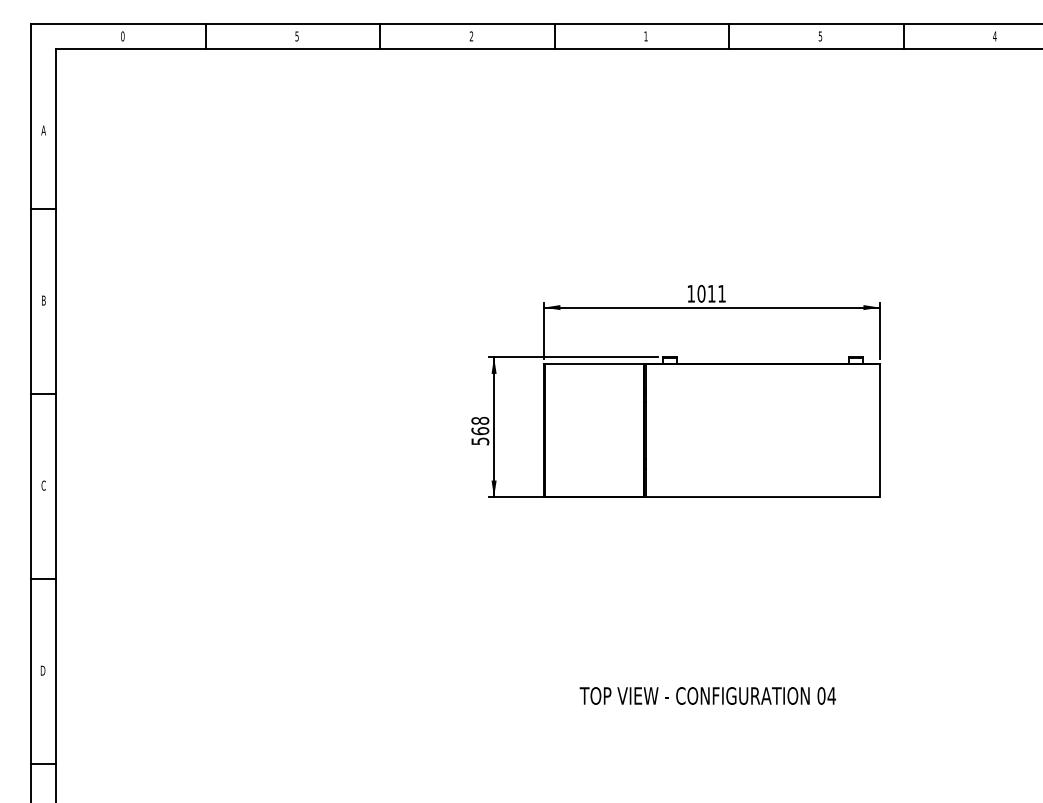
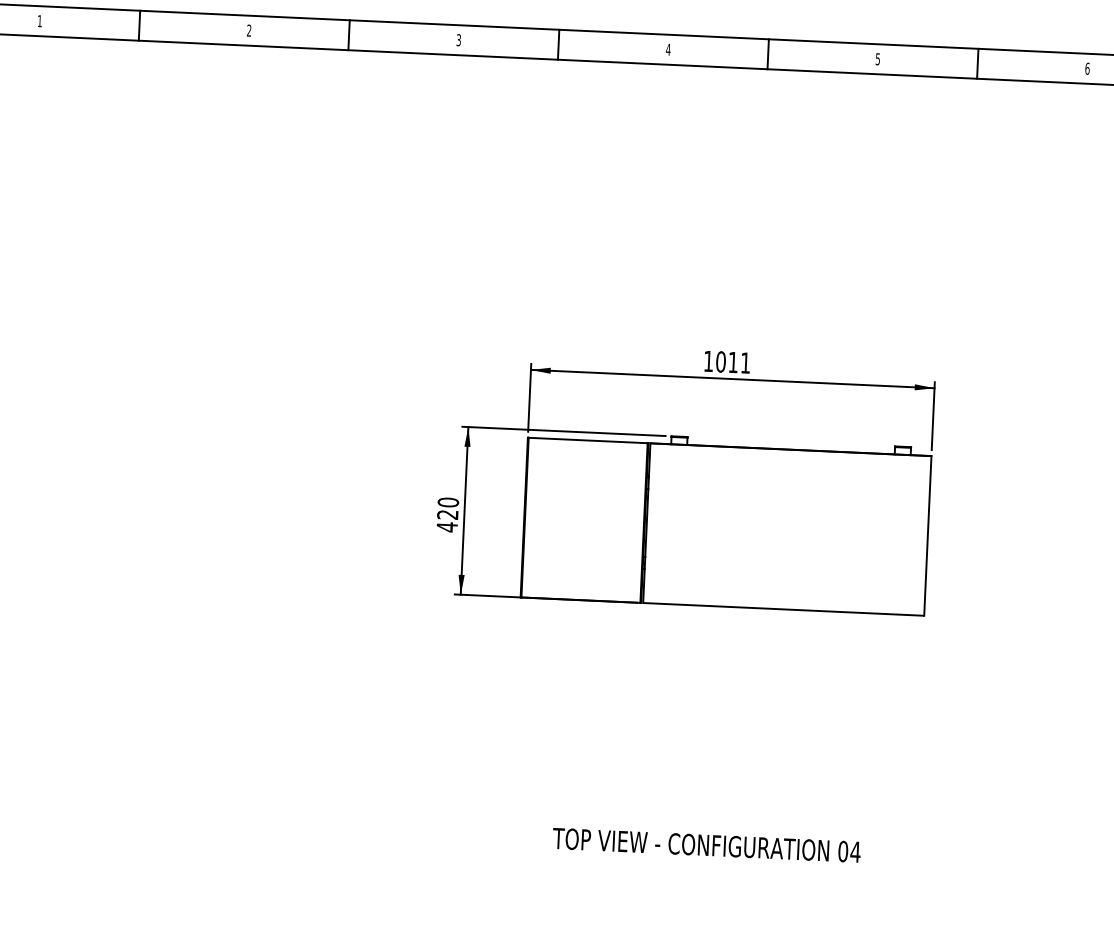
text: (122, 36) -> (39, 21), 0 -> 1
text: (296, 36) -> (248, 30), 5 -> 2
text: (471, 36) -> (458, 40), 2 -> 3
text: (645, 36) -> (667, 49), 1 -> 4
text: (994, 36) -> (1087, 68), 4 -> 6
text: (480, 430) -> (448, 514), 568 -> 420

